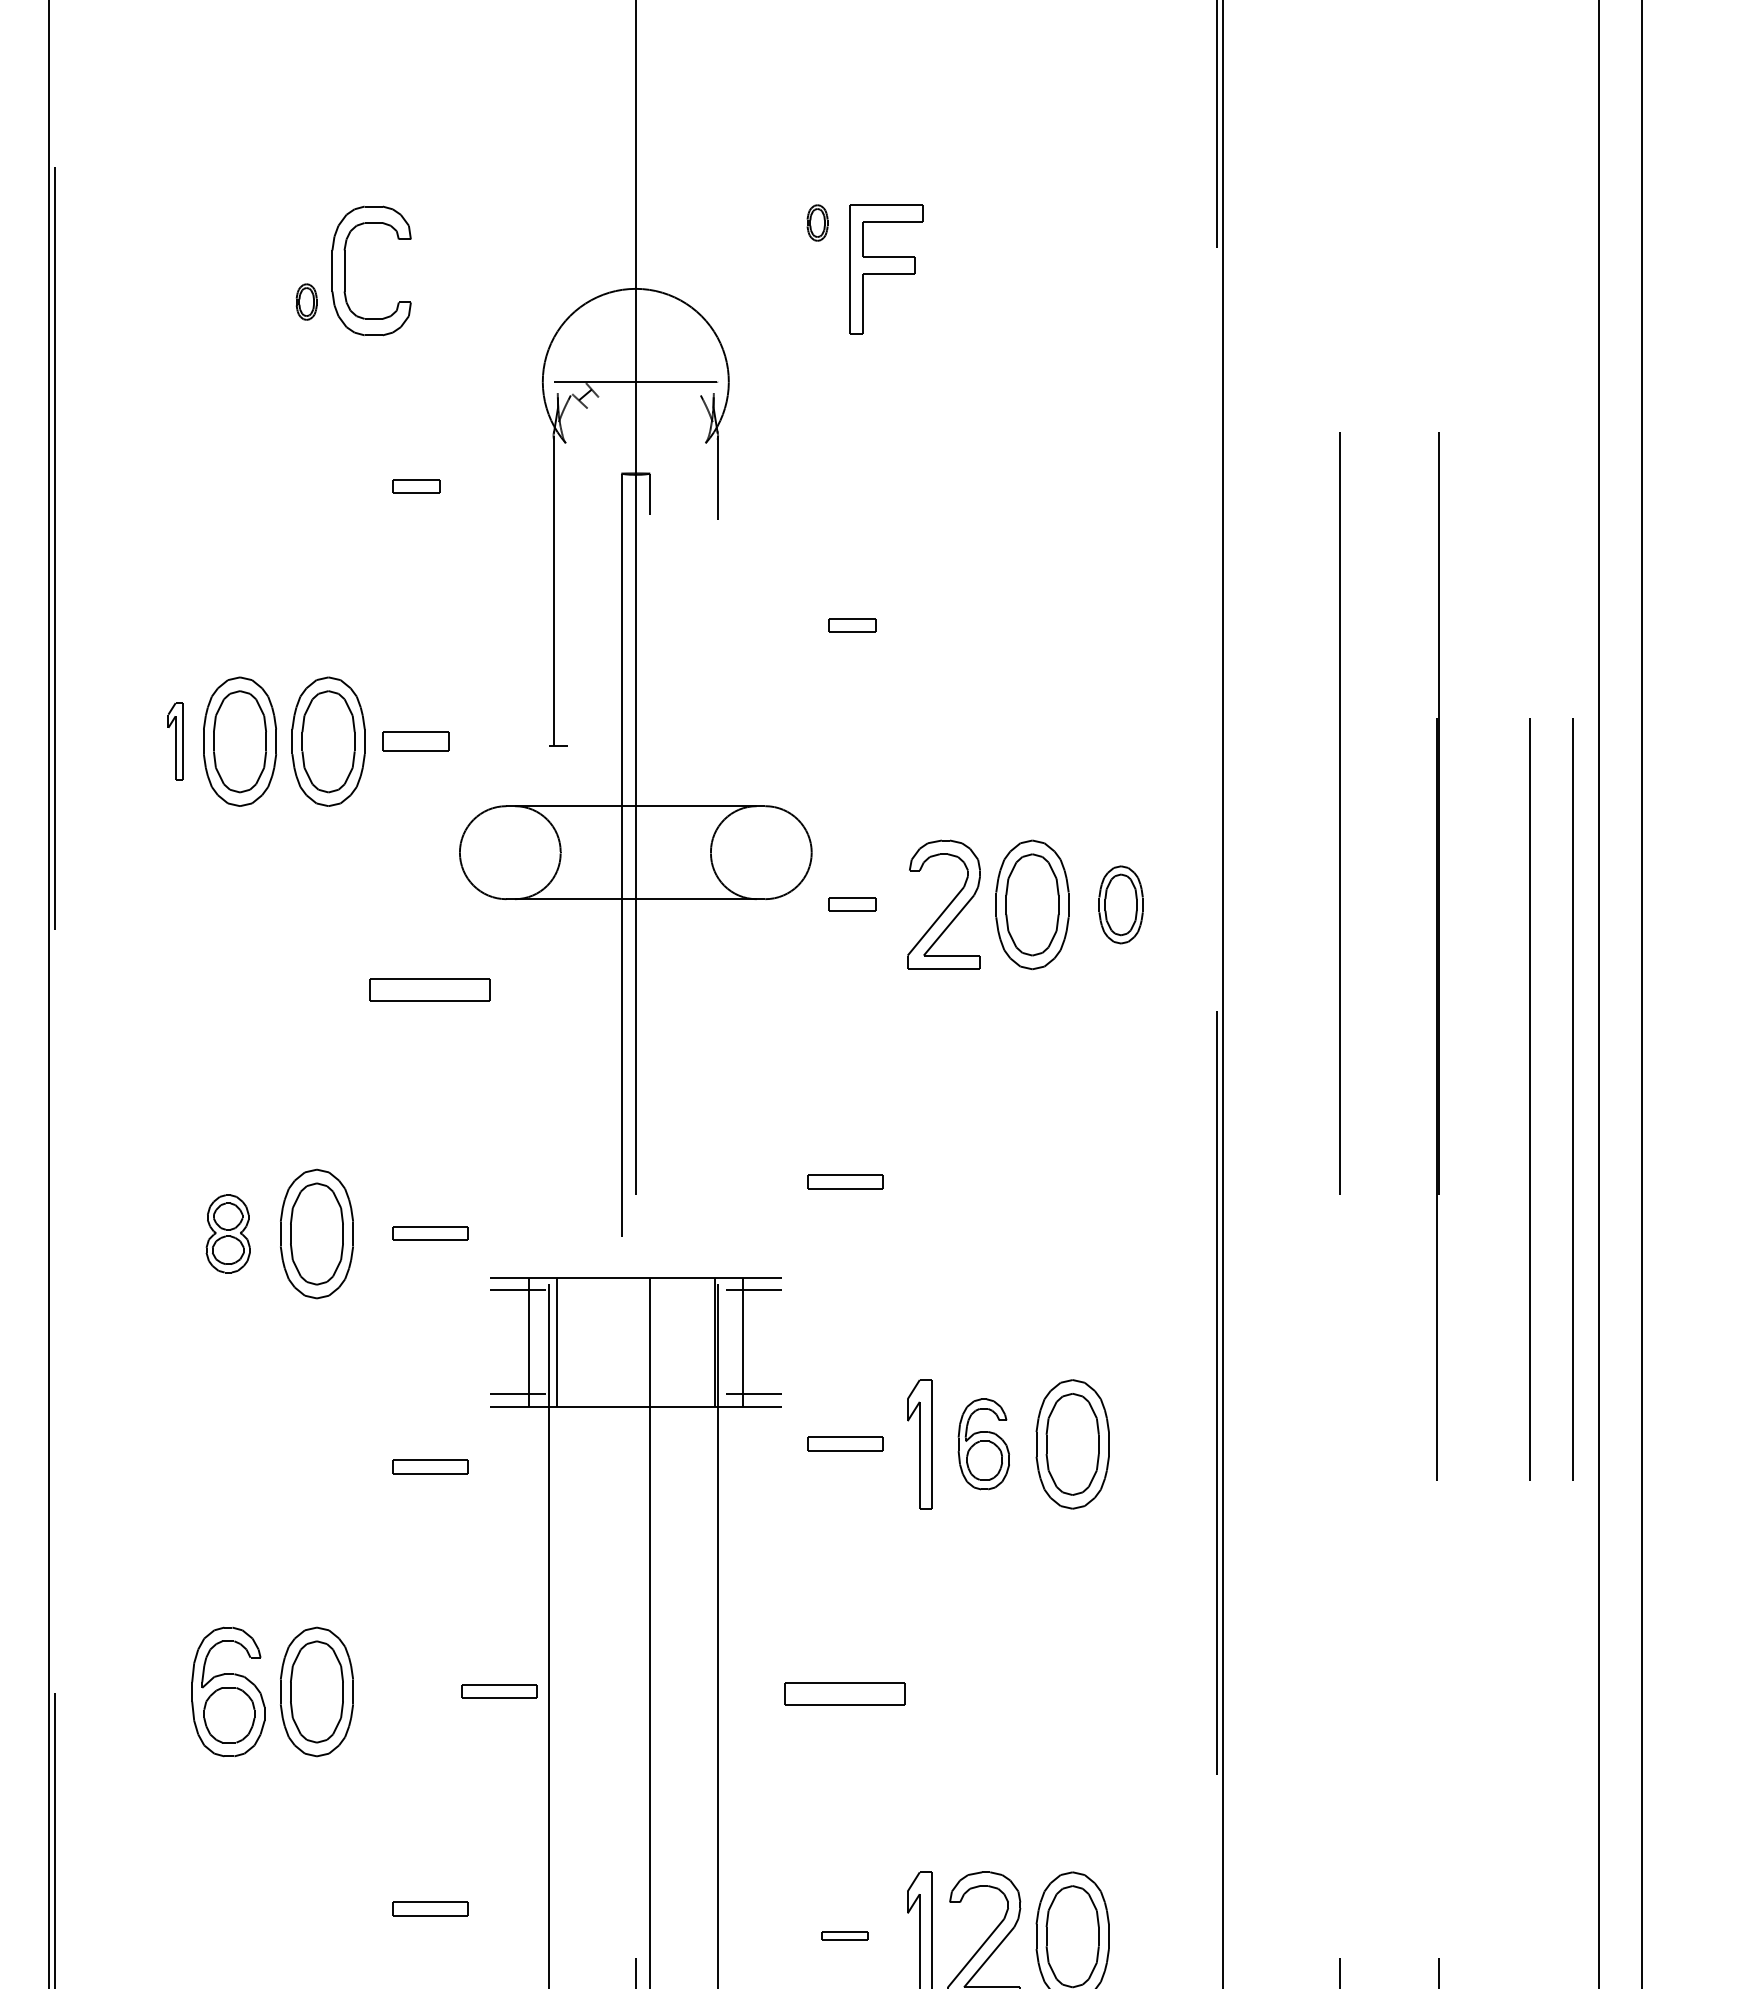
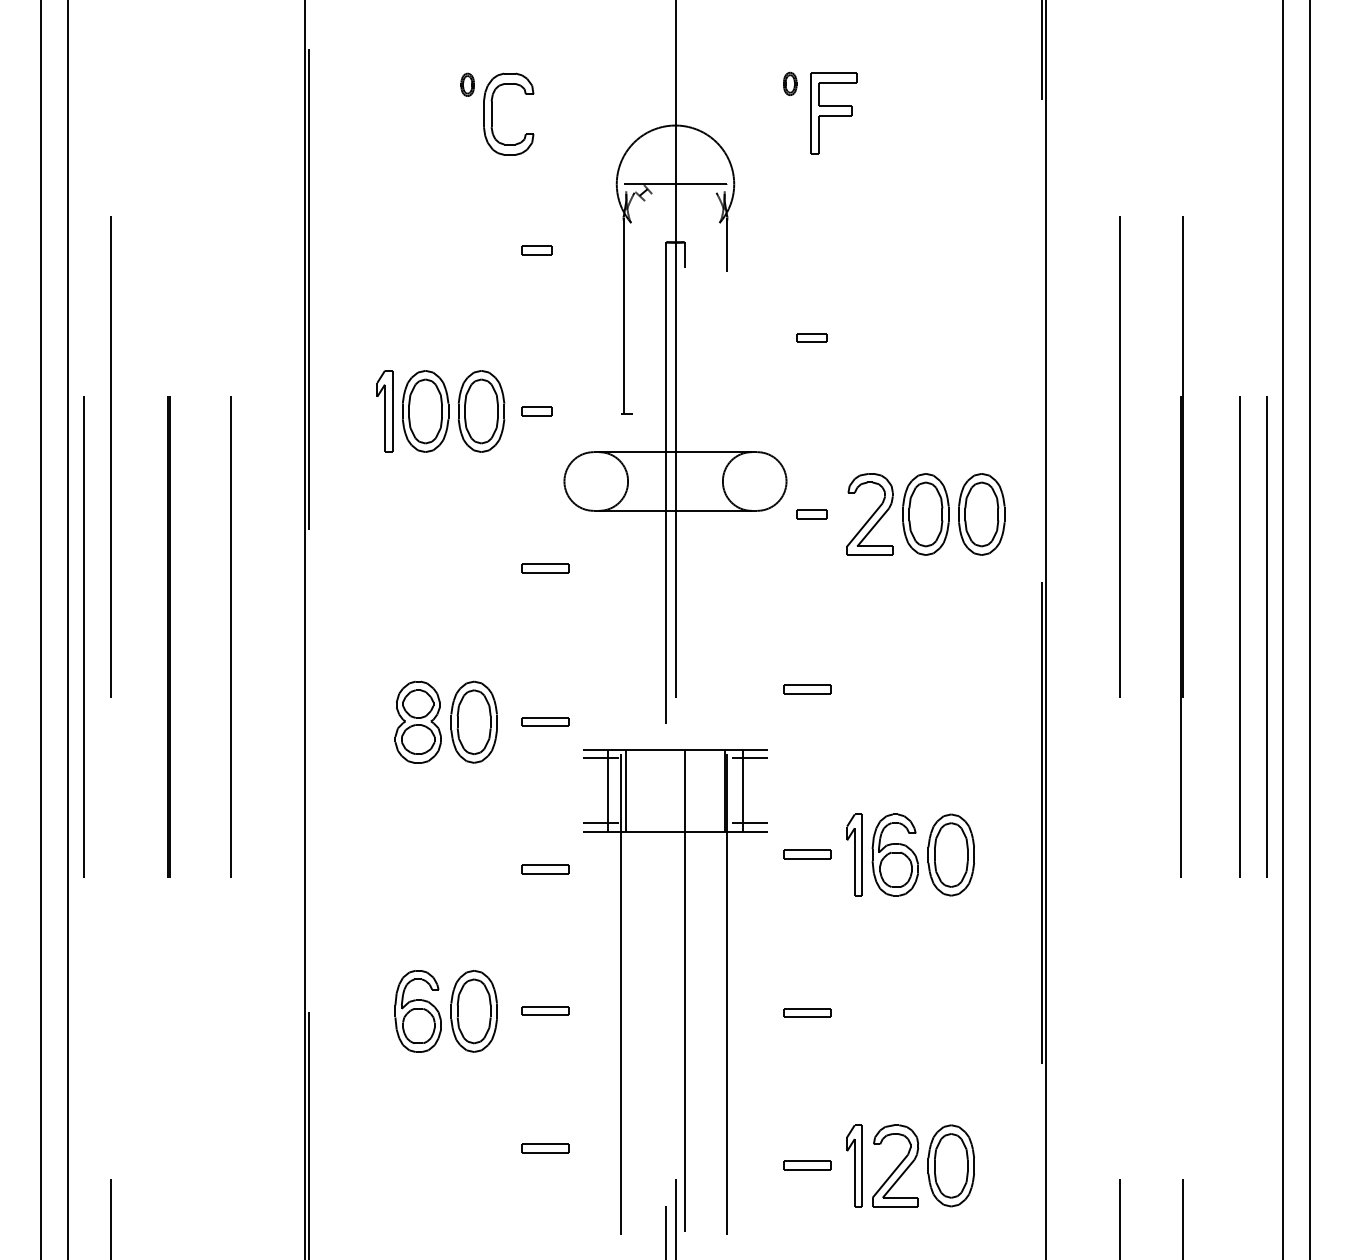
part: (306, 301) -> (467, 84), moved
part: (174, 741) -> (384, 411), size x1.67
part: (415, 741) -> (536, 411), size x0.71
part: (1120, 904) -> (981, 514), size x1.67
part: (429, 990) -> (545, 568), size x0.62
part: (227, 1232) -> (417, 721), size x1.67
part: (982, 1443) -> (894, 854), size x1.43
part: (499, 1690) -> (545, 1010), moved
part: (844, 1693) -> (807, 1012), size x0.62
part: (844, 1936) -> (807, 1165), size x1.67

